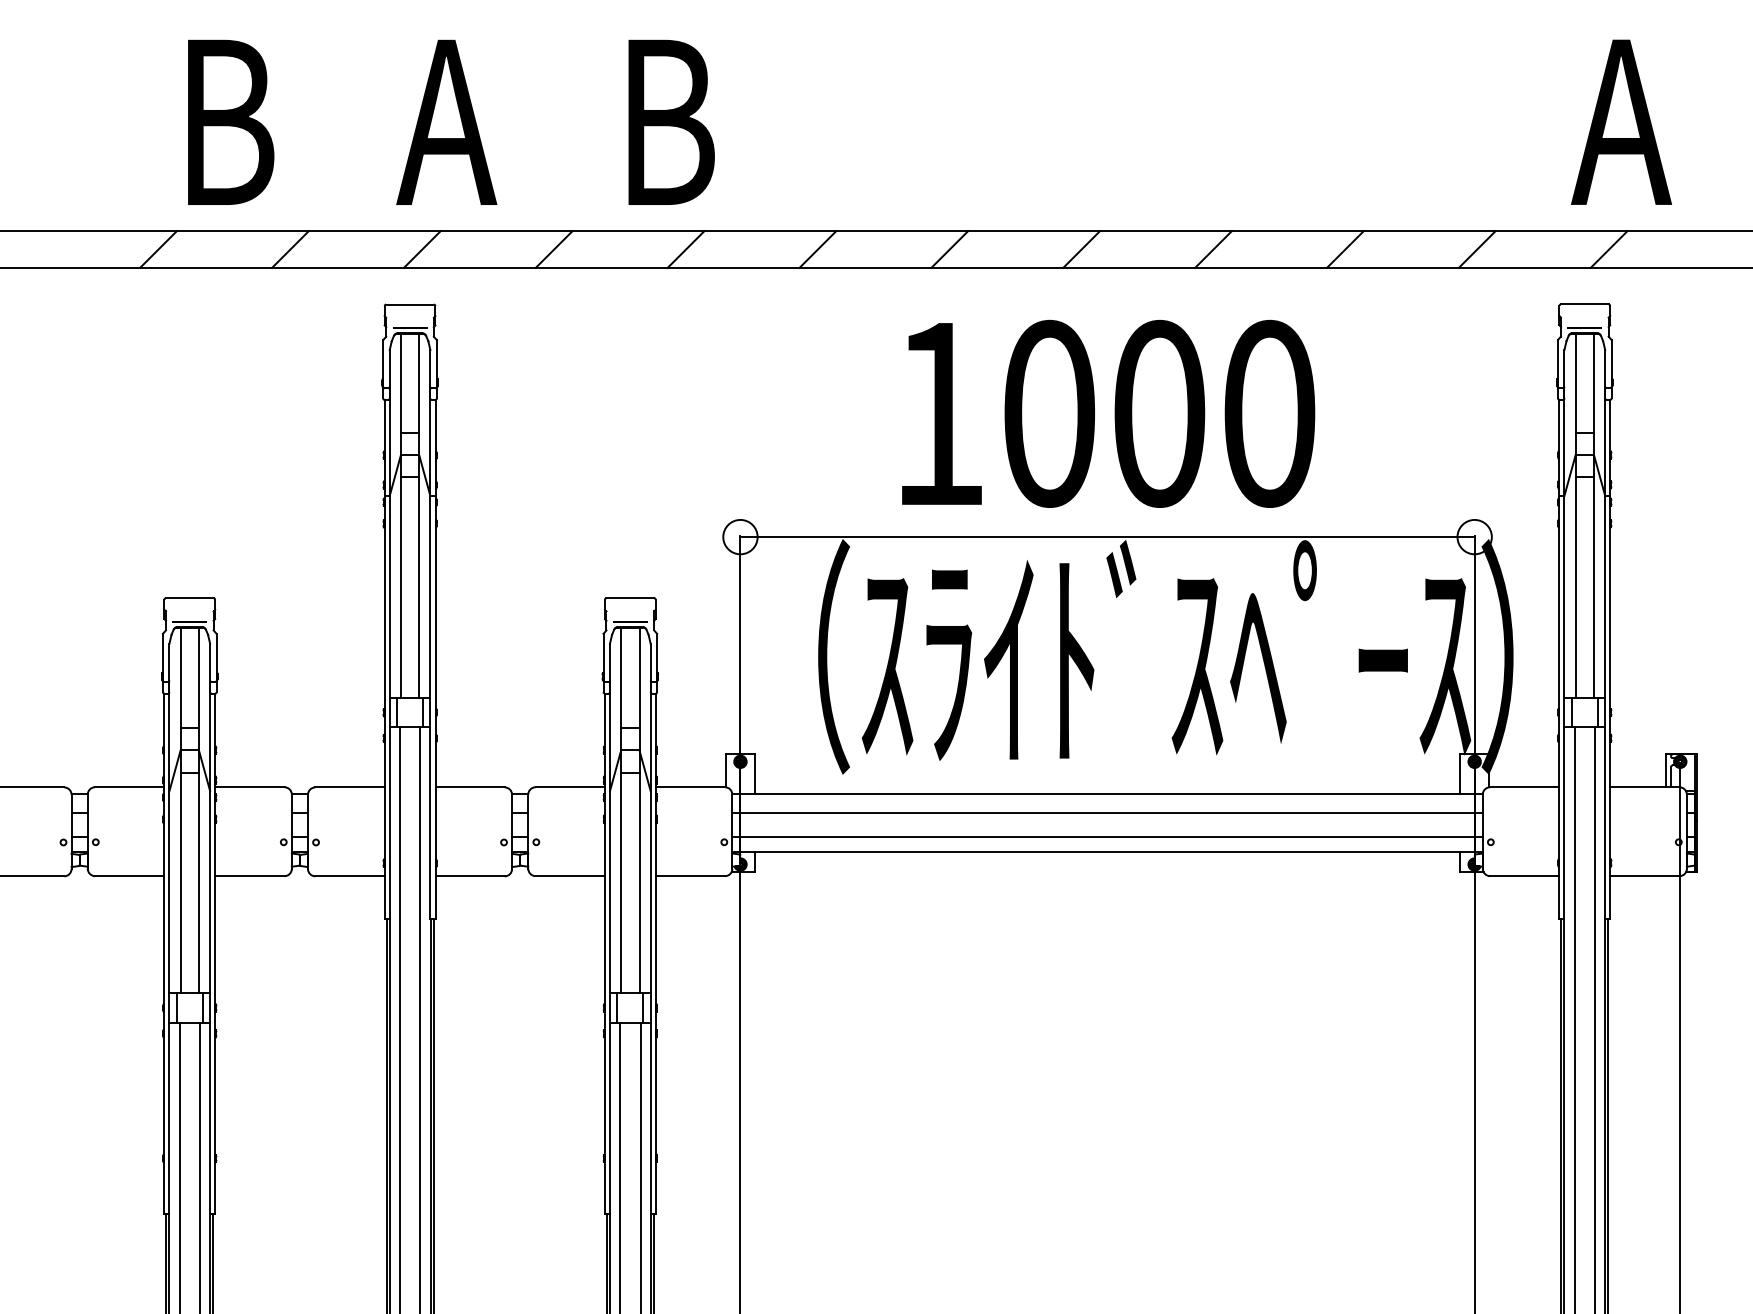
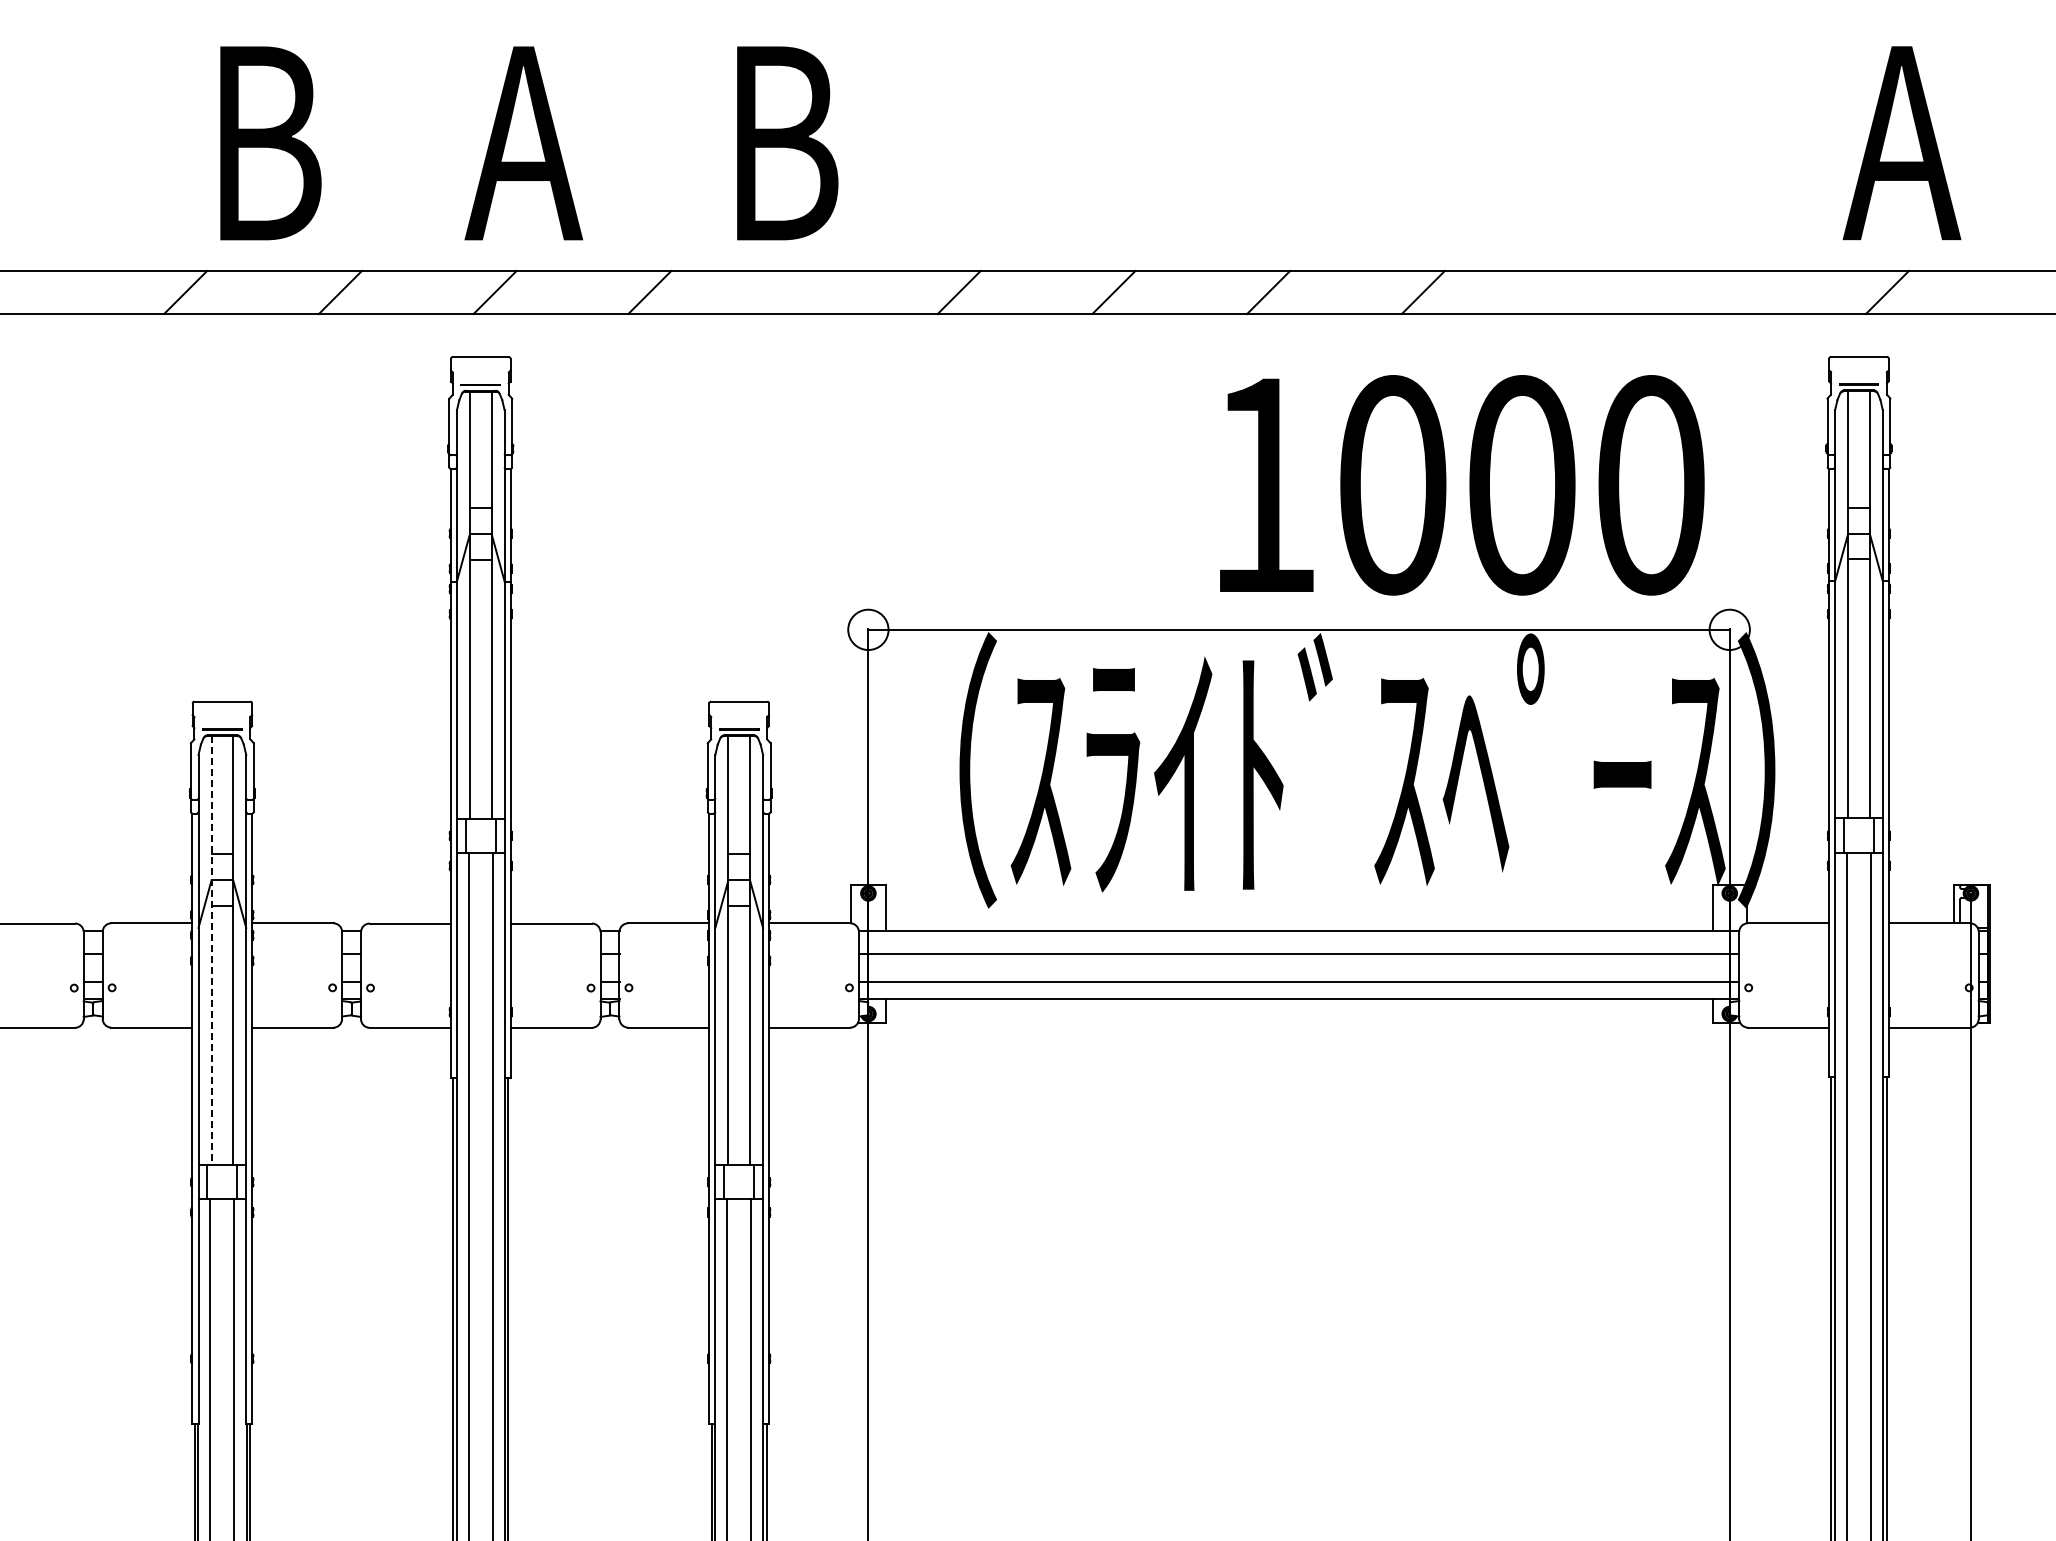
line: (685, 249) -> (804, 292), removed
line: (1344, 249) -> (1577, 292), removed
line: (1477, 249) -> (1732, 292), removed
text: (1108, 414) -> (1462, 485), moved
line: (180, 811) -> (211, 951), solid -> dashed

